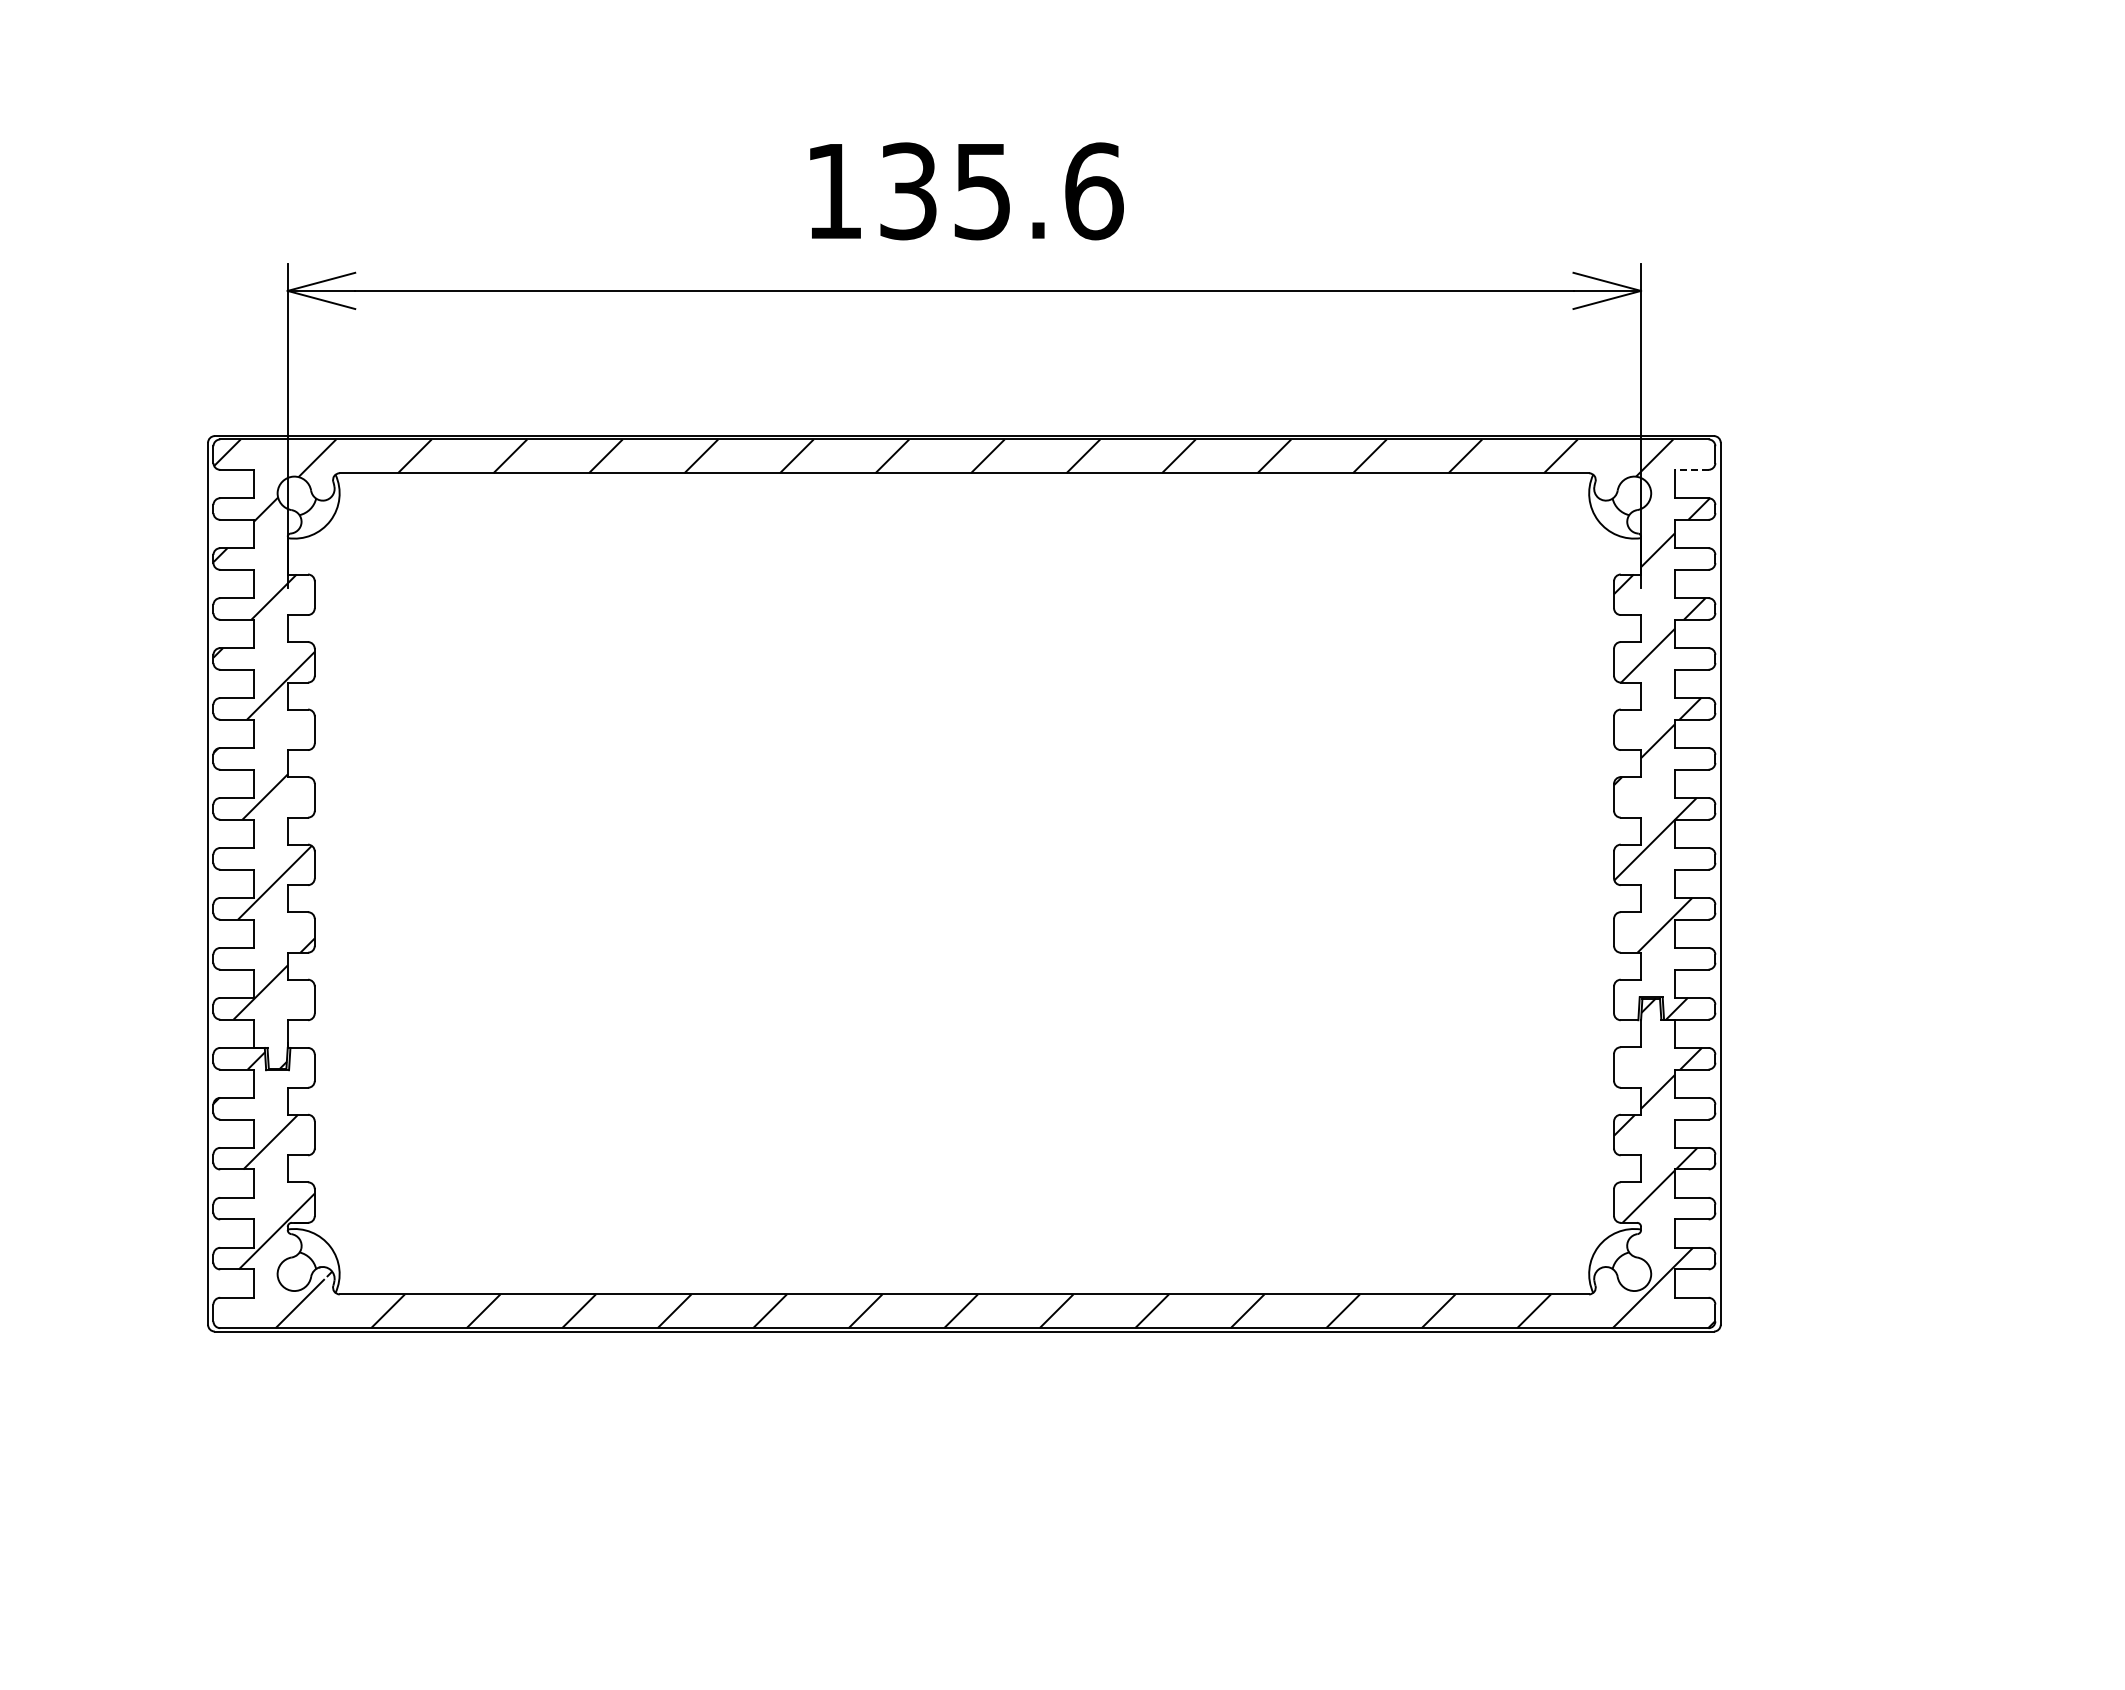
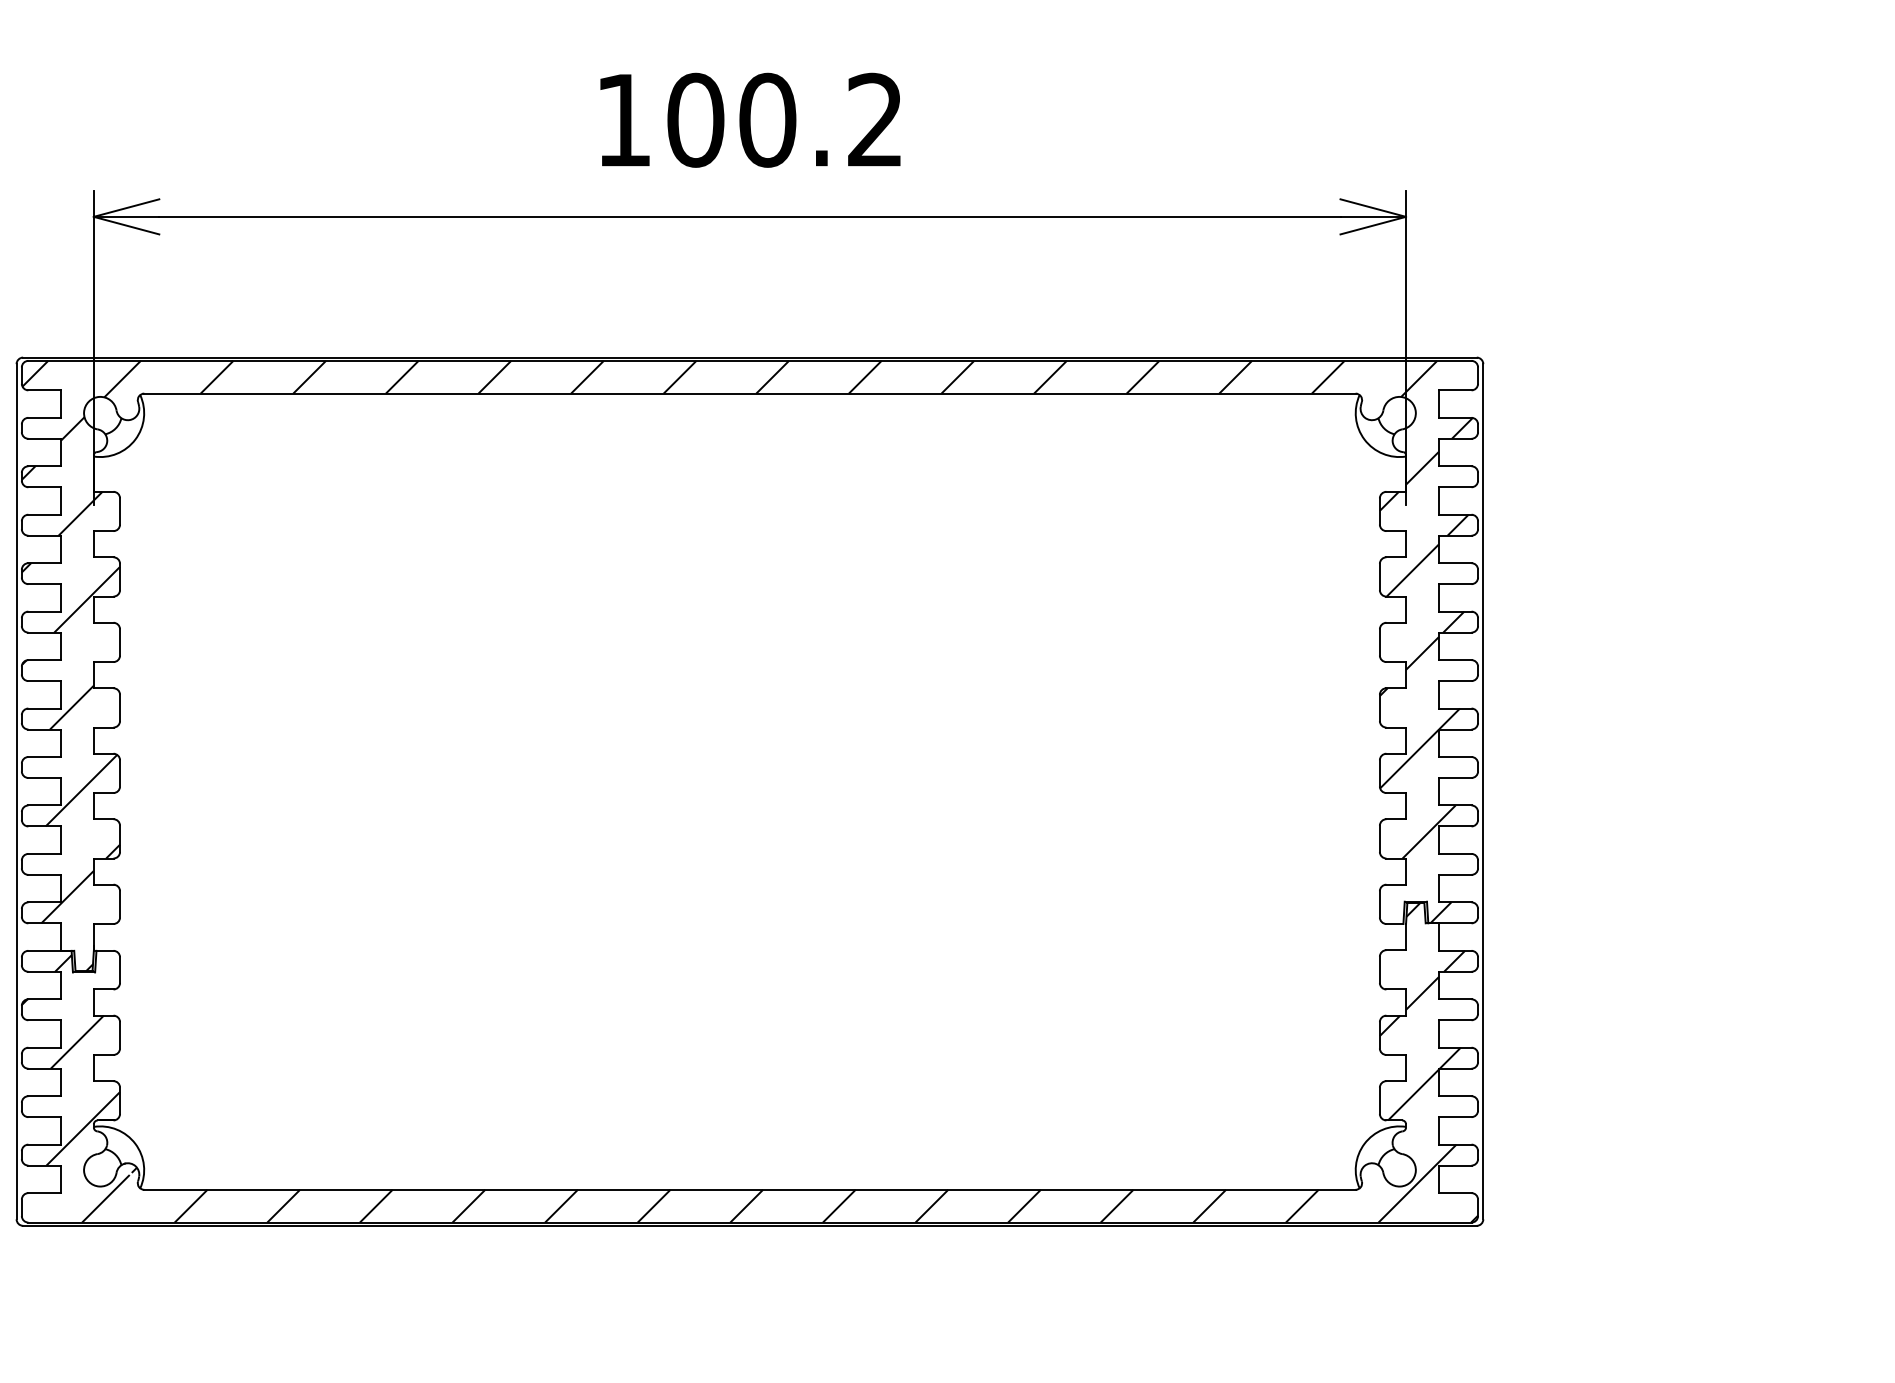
text: (1001, 191) -> (785, 120), 135.6 -> 100.2
line: (1691, 469) -> (1454, 390), dashed -> solid

